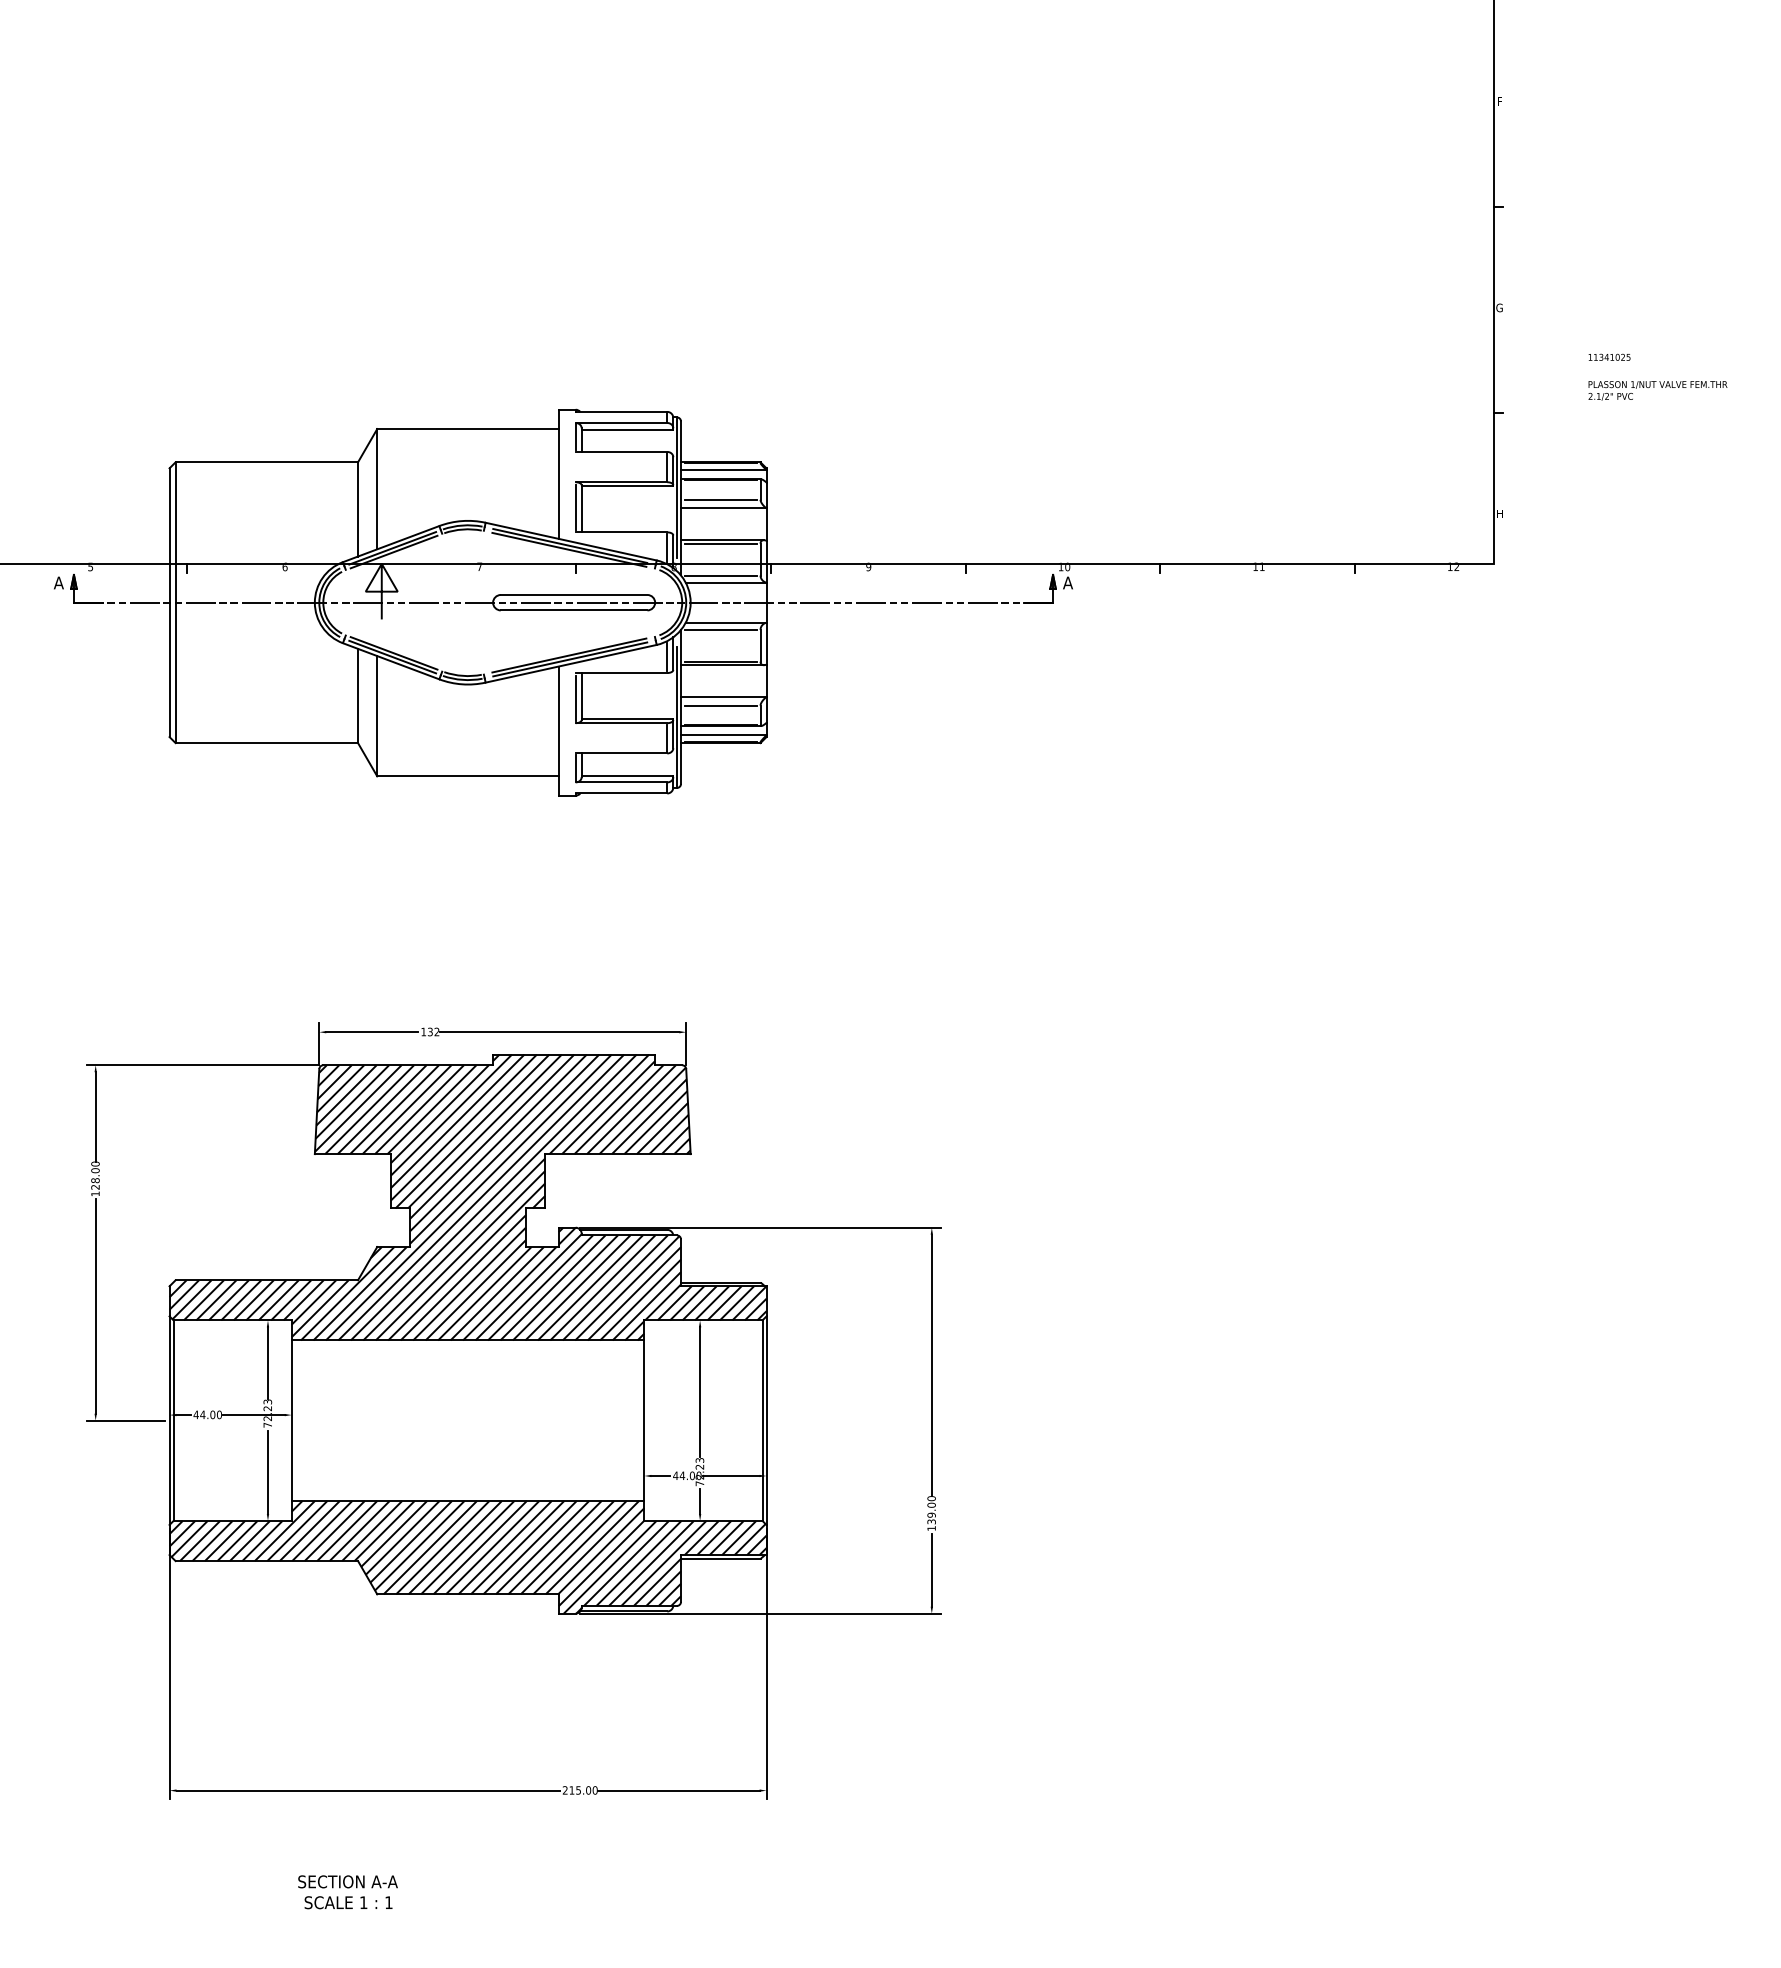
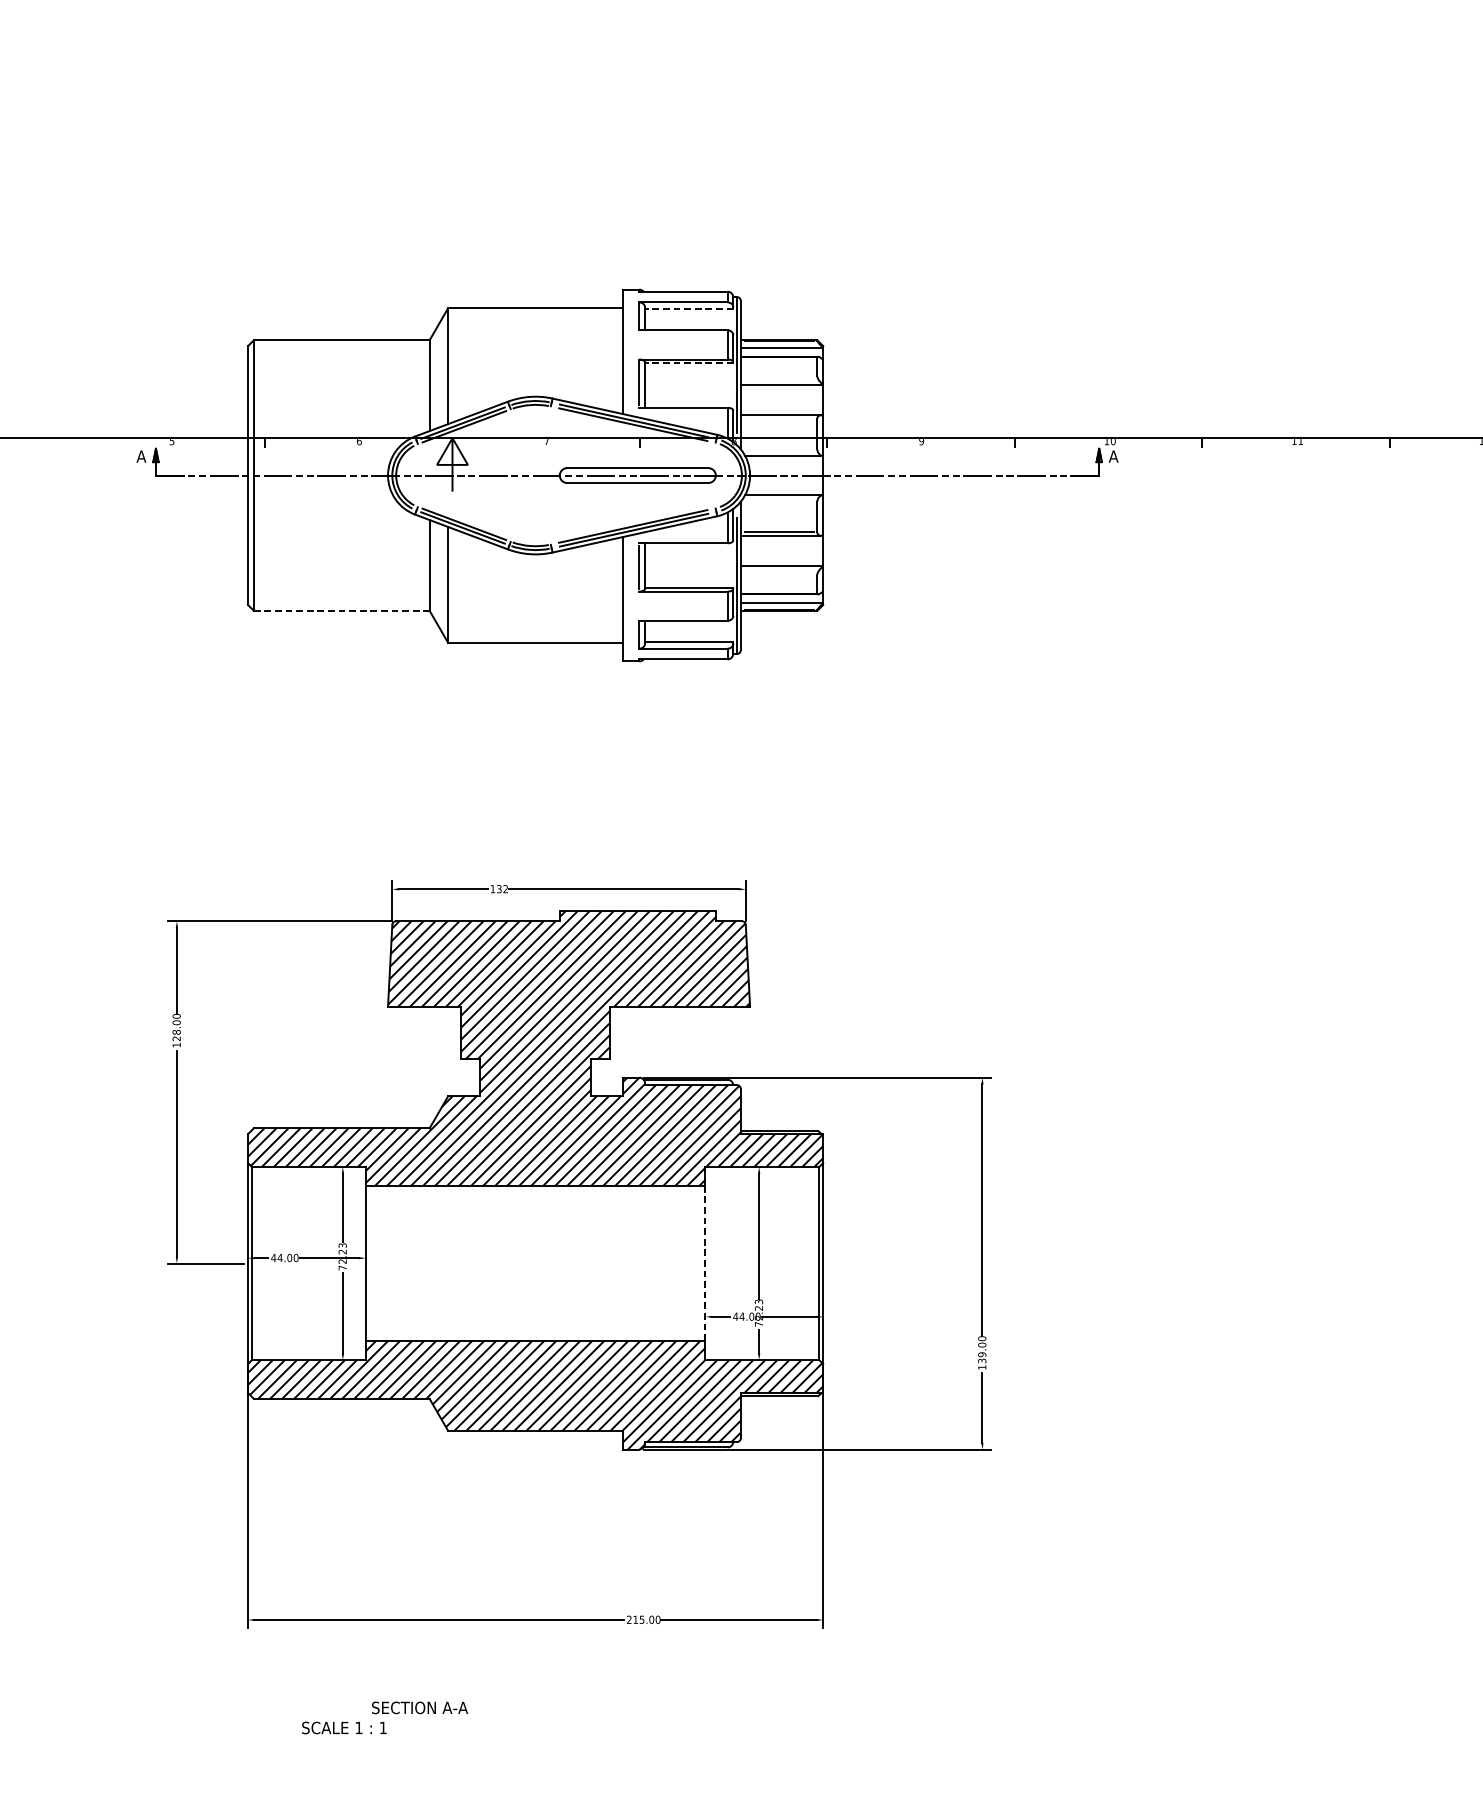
line: (627, 429) -> (689, 308), solid -> dashed
line: (627, 486) -> (689, 363), solid -> dashed
line: (720, 499) -> (778, 376), removed
line: (720, 543) -> (778, 418), removed
line: (720, 575) -> (778, 449), removed
line: (720, 629) -> (778, 501), removed
line: (720, 705) -> (778, 574), removed
line: (267, 743) -> (342, 611), solid -> dashed
line: (644, 1420) -> (705, 1263), solid -> dashed
text: (348, 1902) -> (344, 1727), moved

